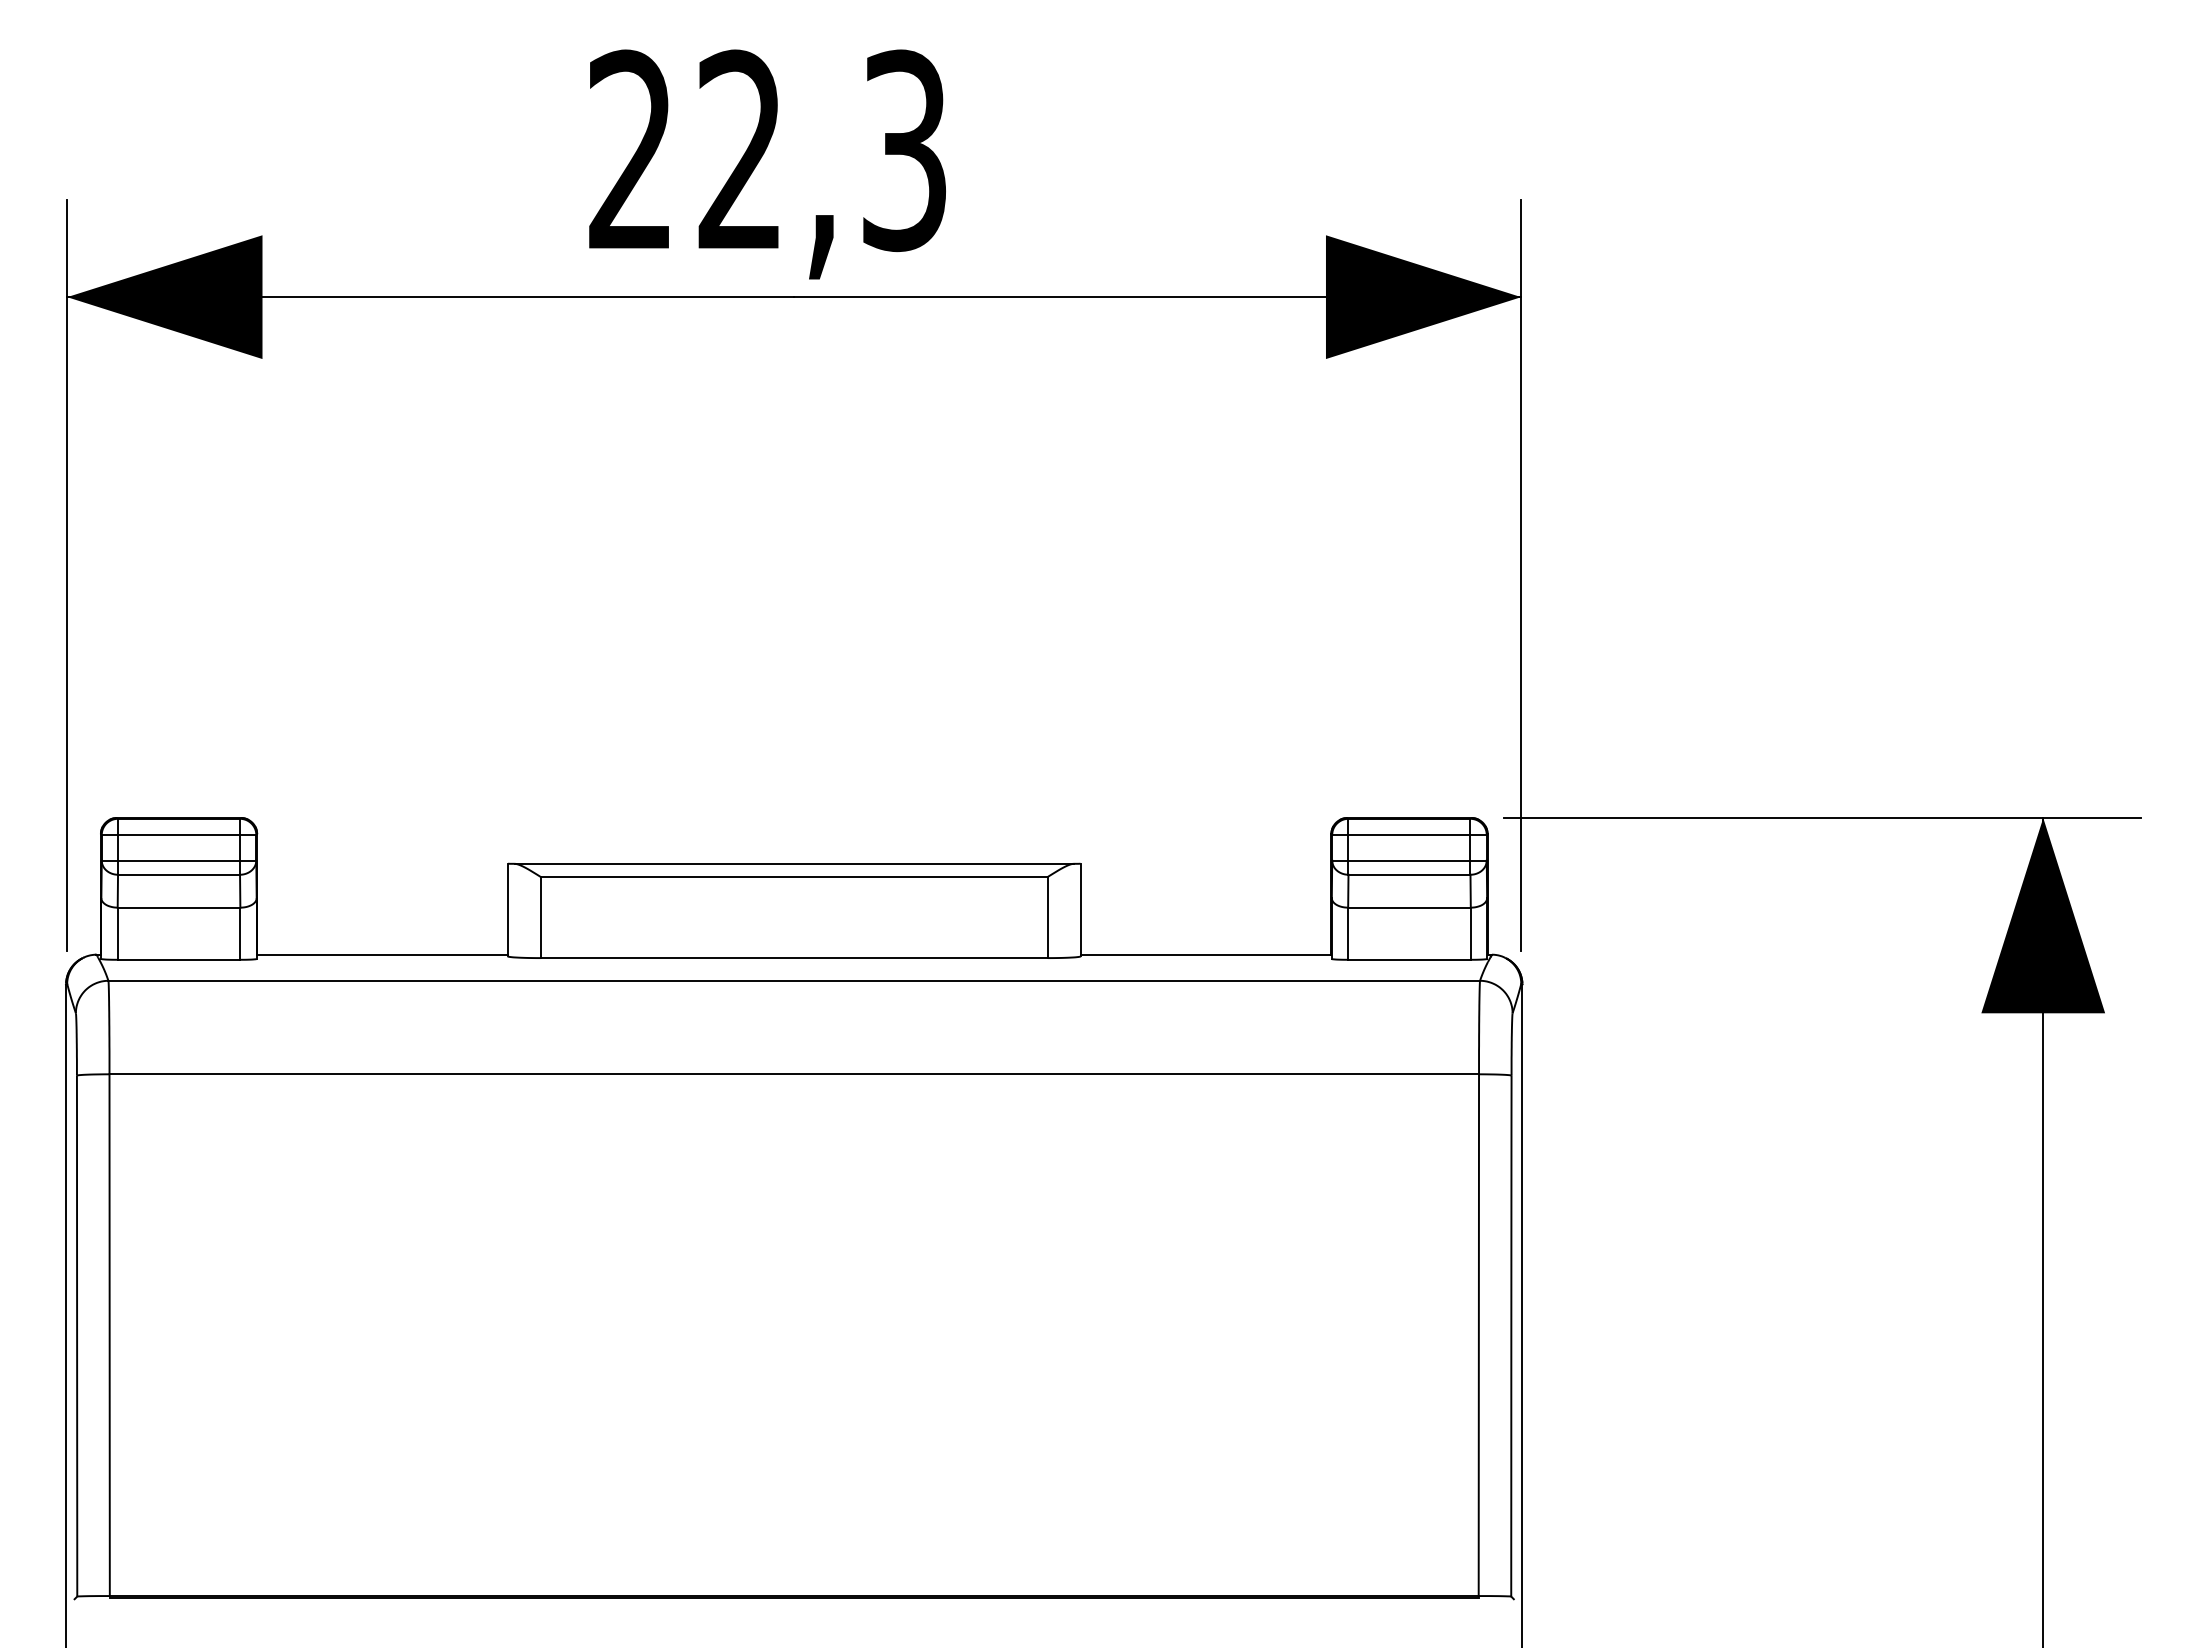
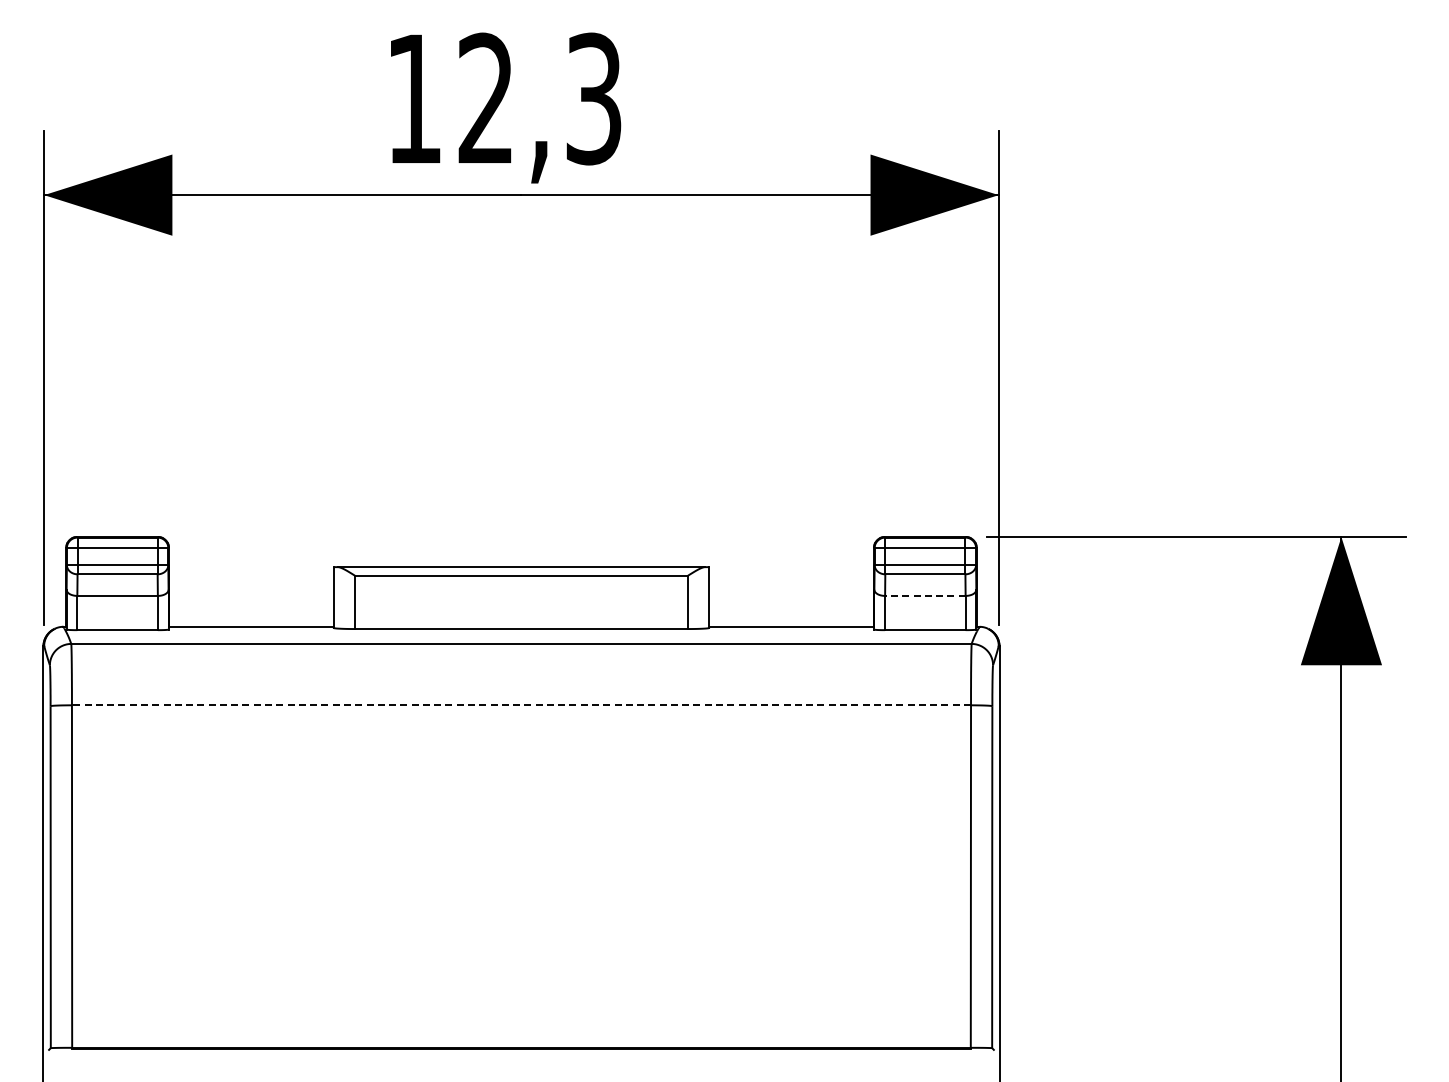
text: (629, 148) -> (413, 97), 22,3 -> 12,3
line: (1408, 907) -> (924, 595), solid -> dashed
line: (794, 1074) -> (521, 705), solid -> dashed

